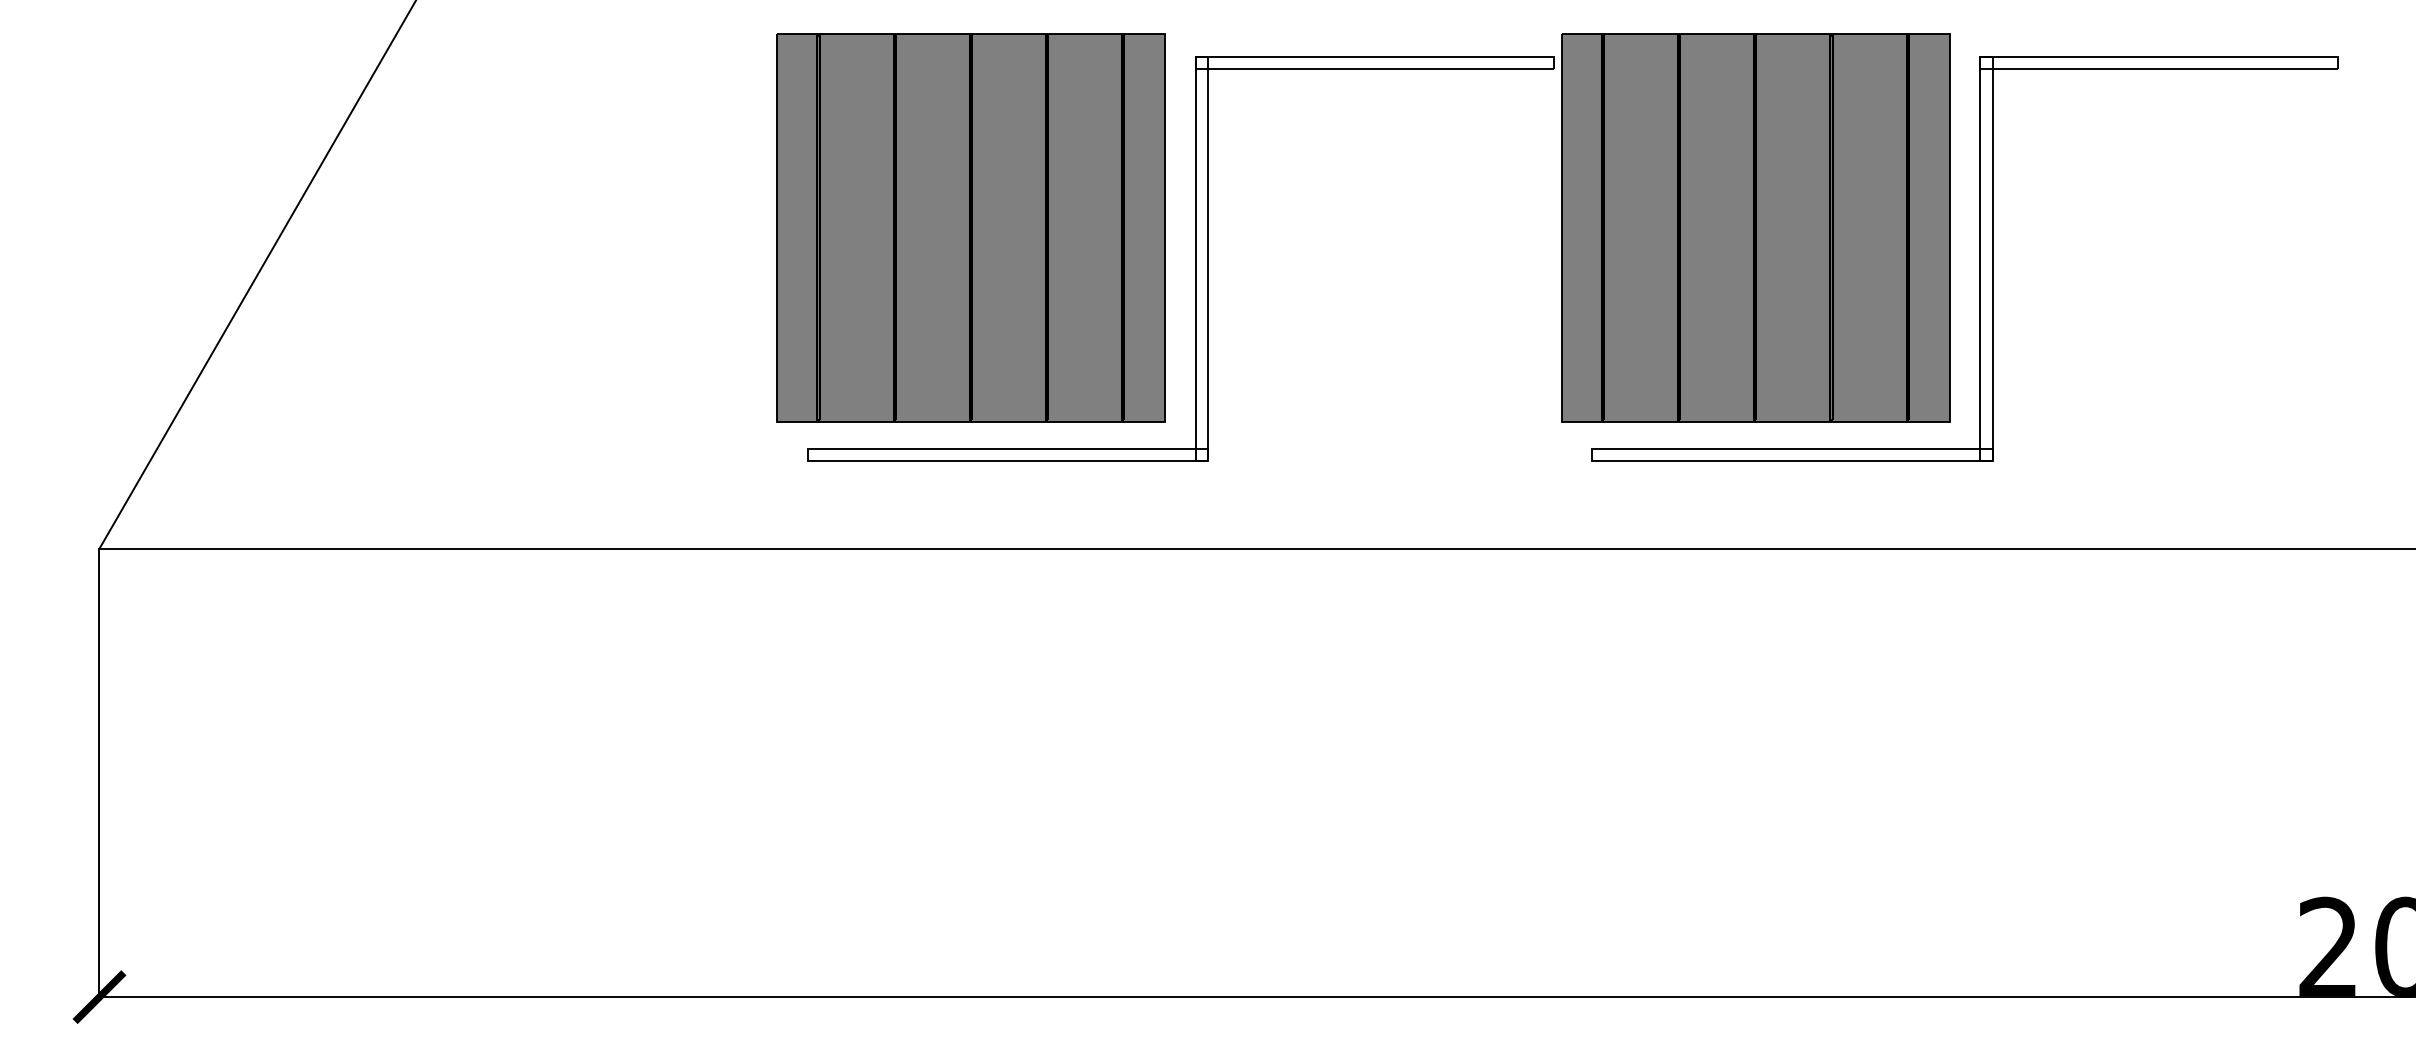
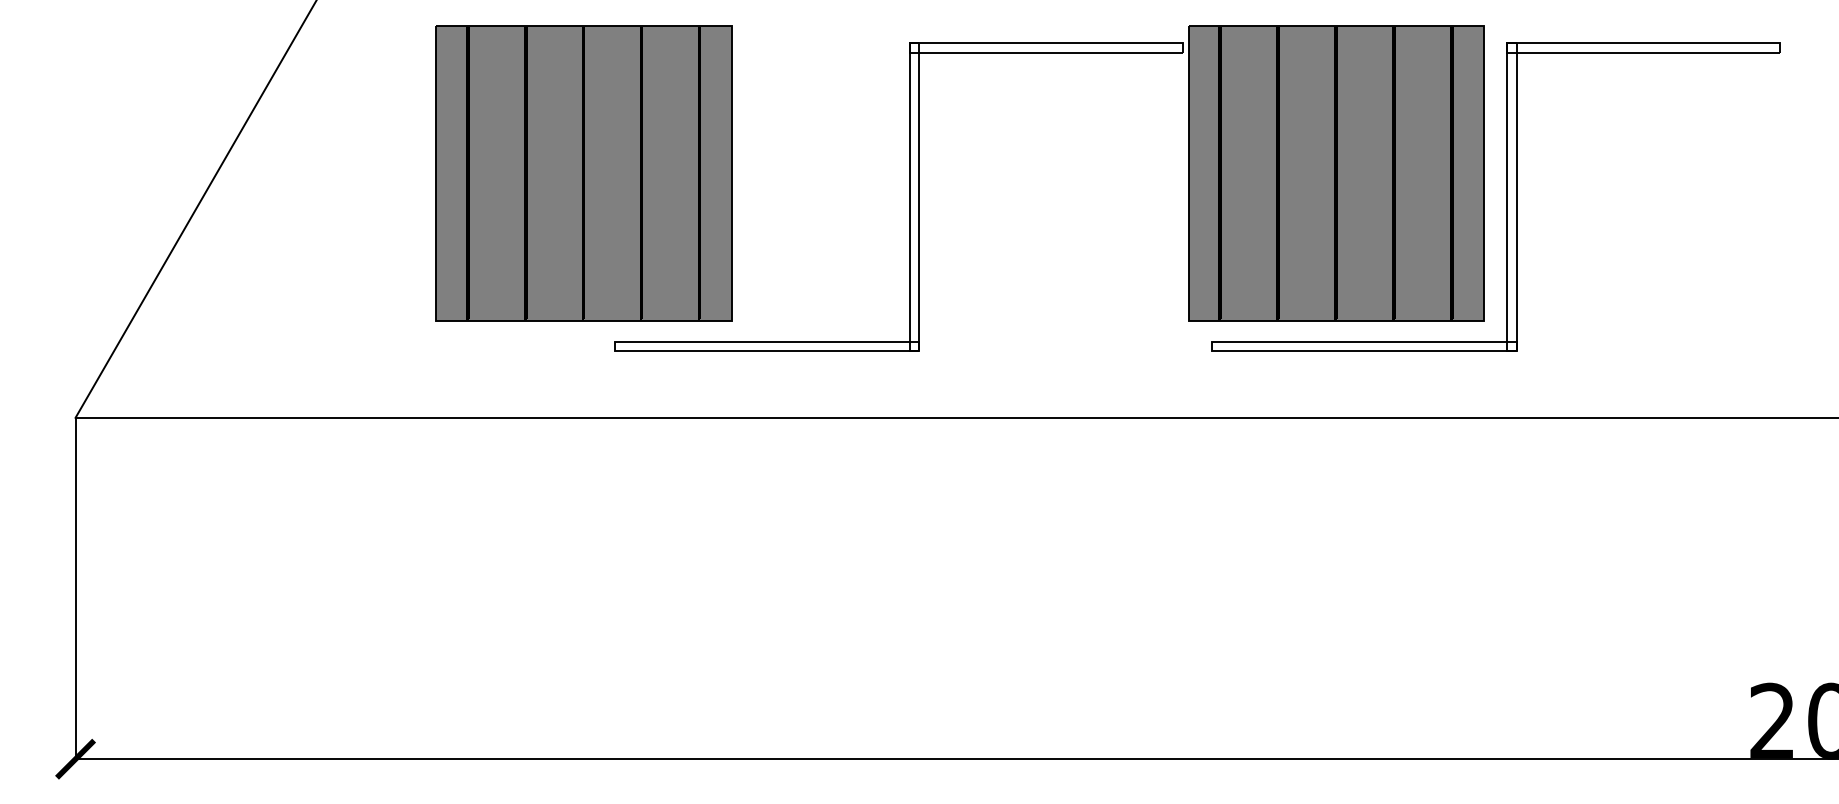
part: (970, 227) -> (583, 173), moved

